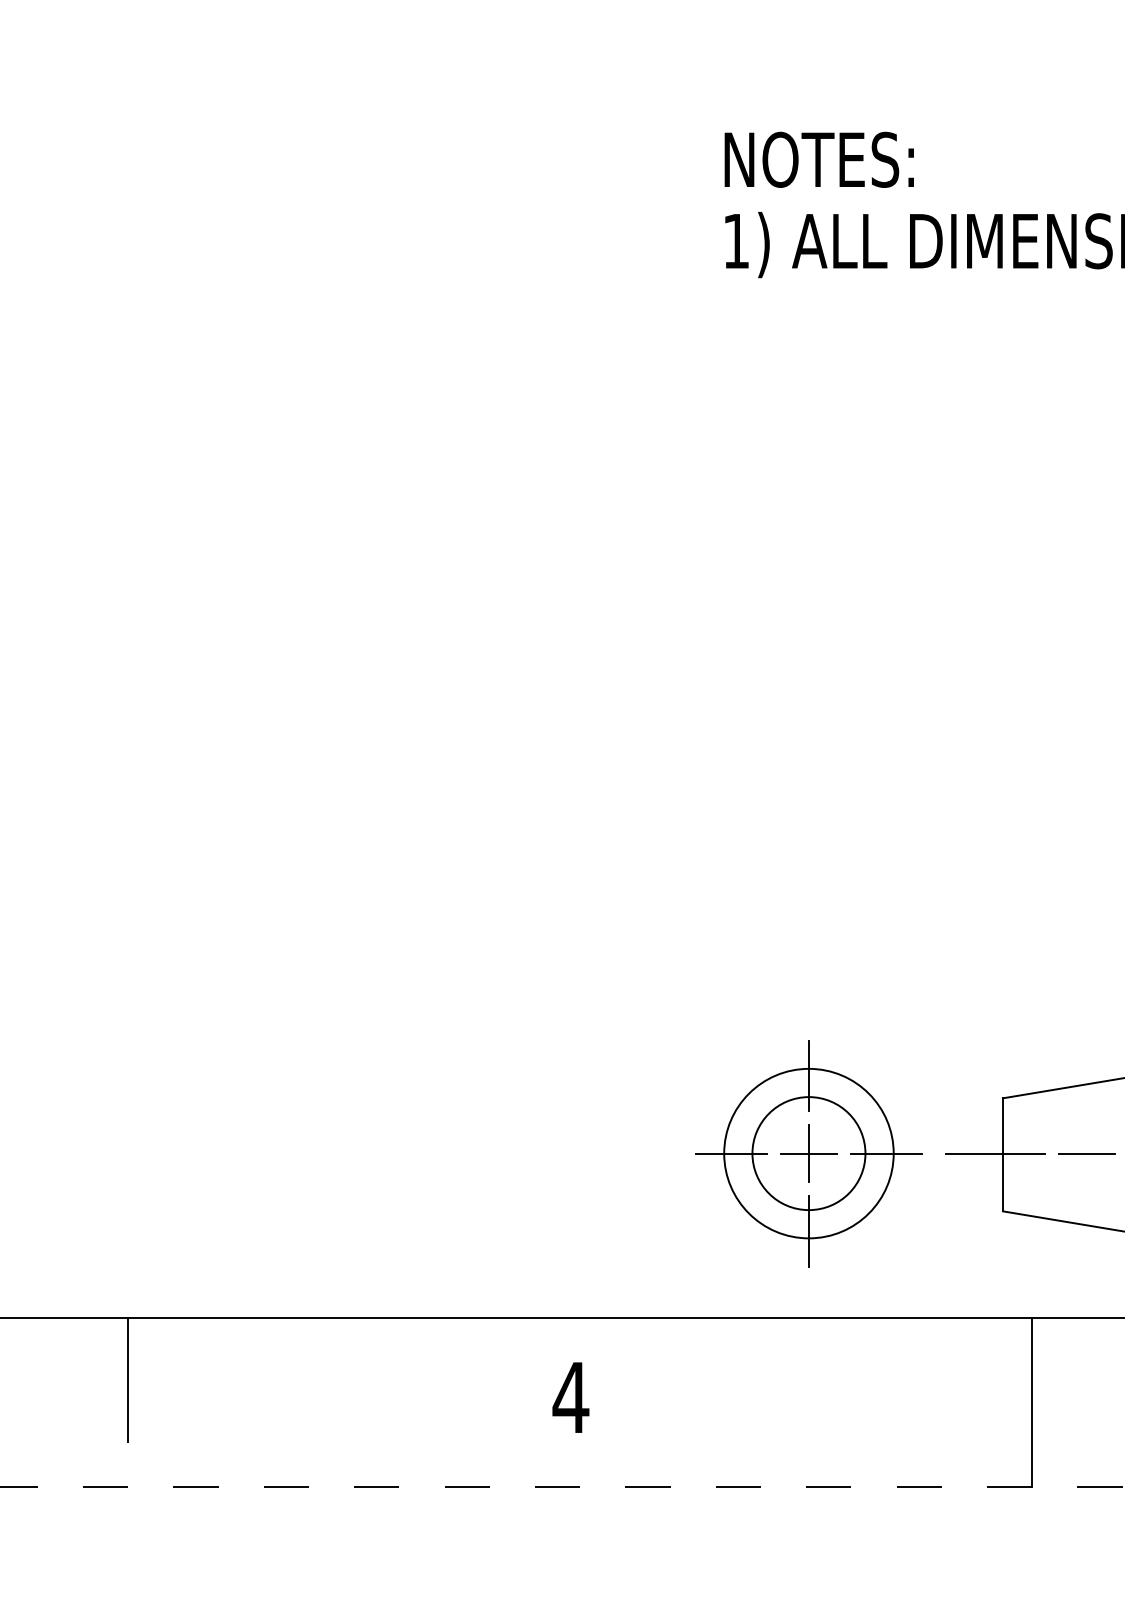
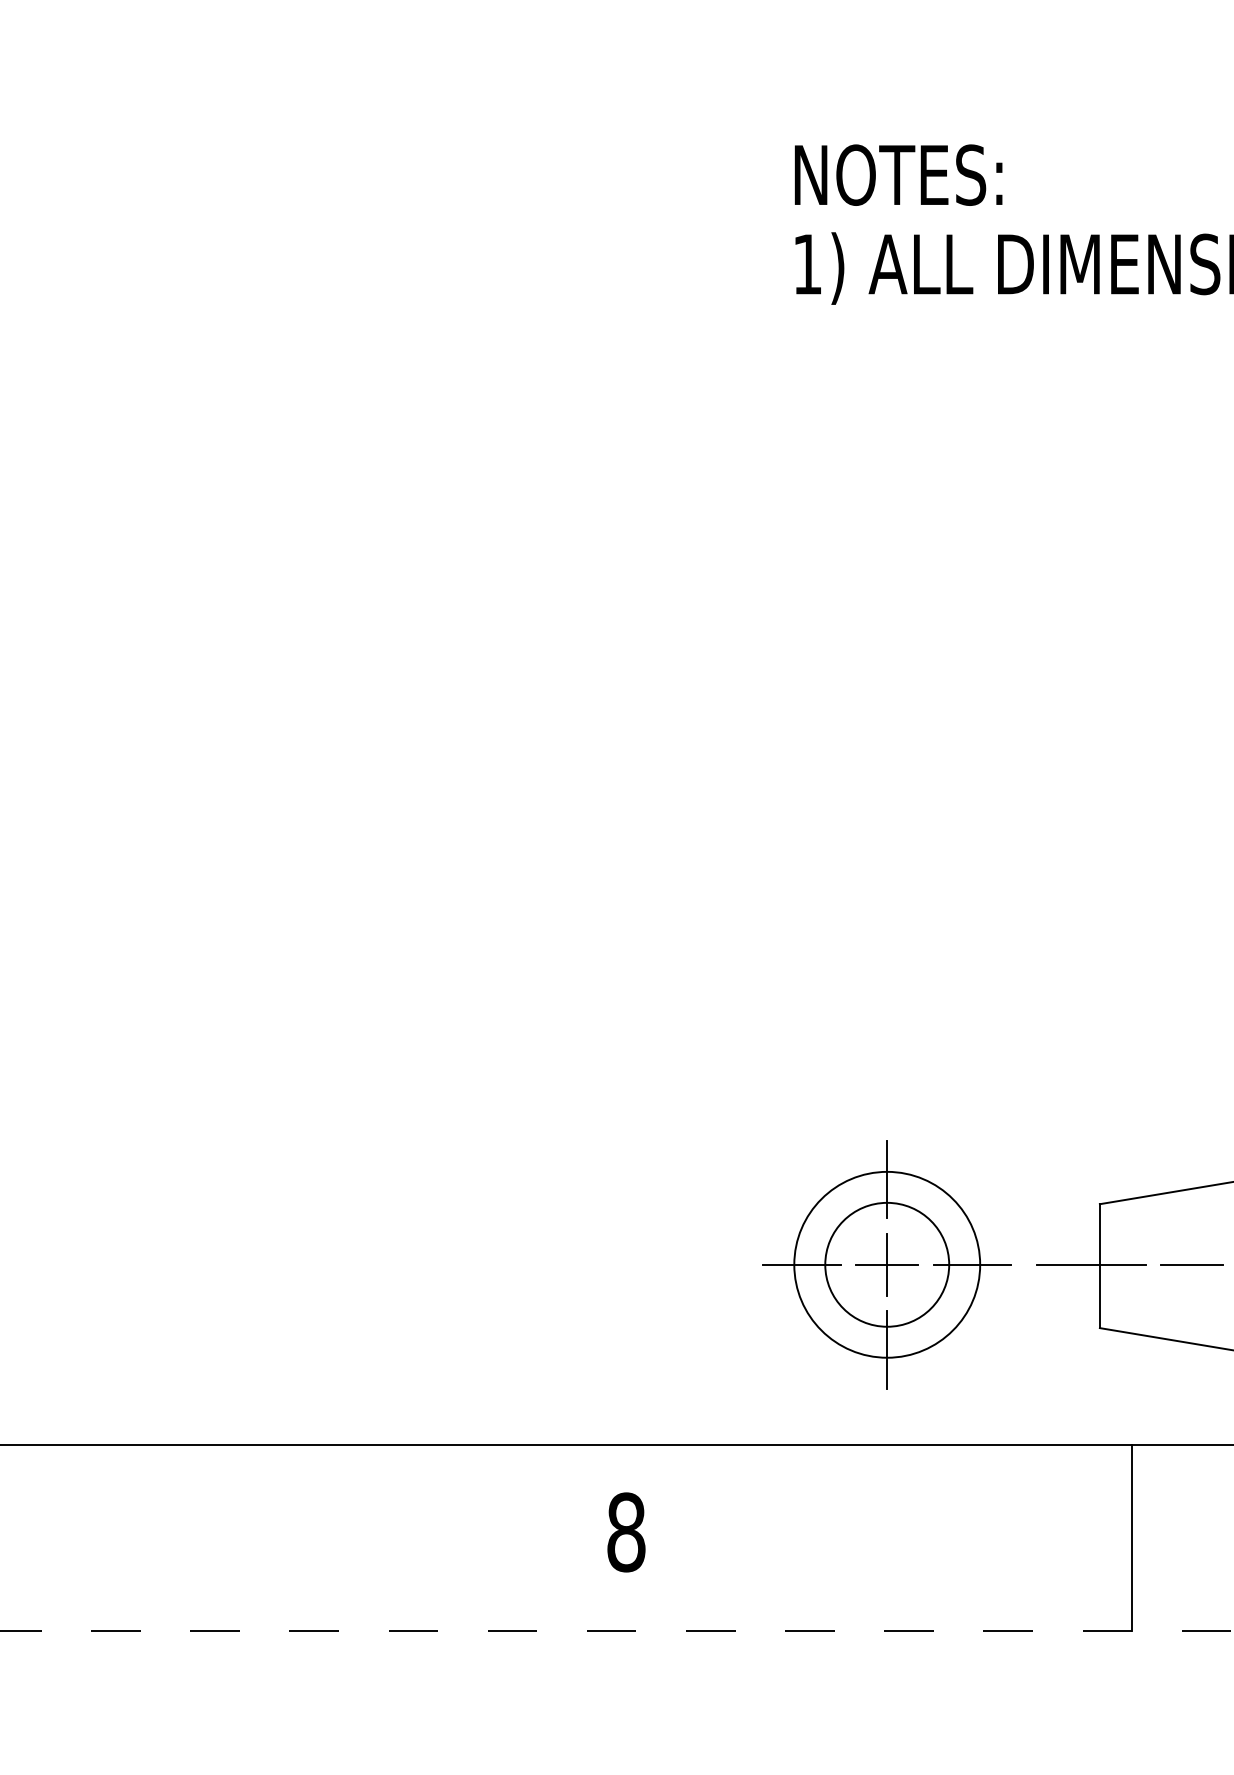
line: (127, 1379) -> (140, 1512), removed
text: (571, 1397) -> (626, 1532), 4 -> 8

